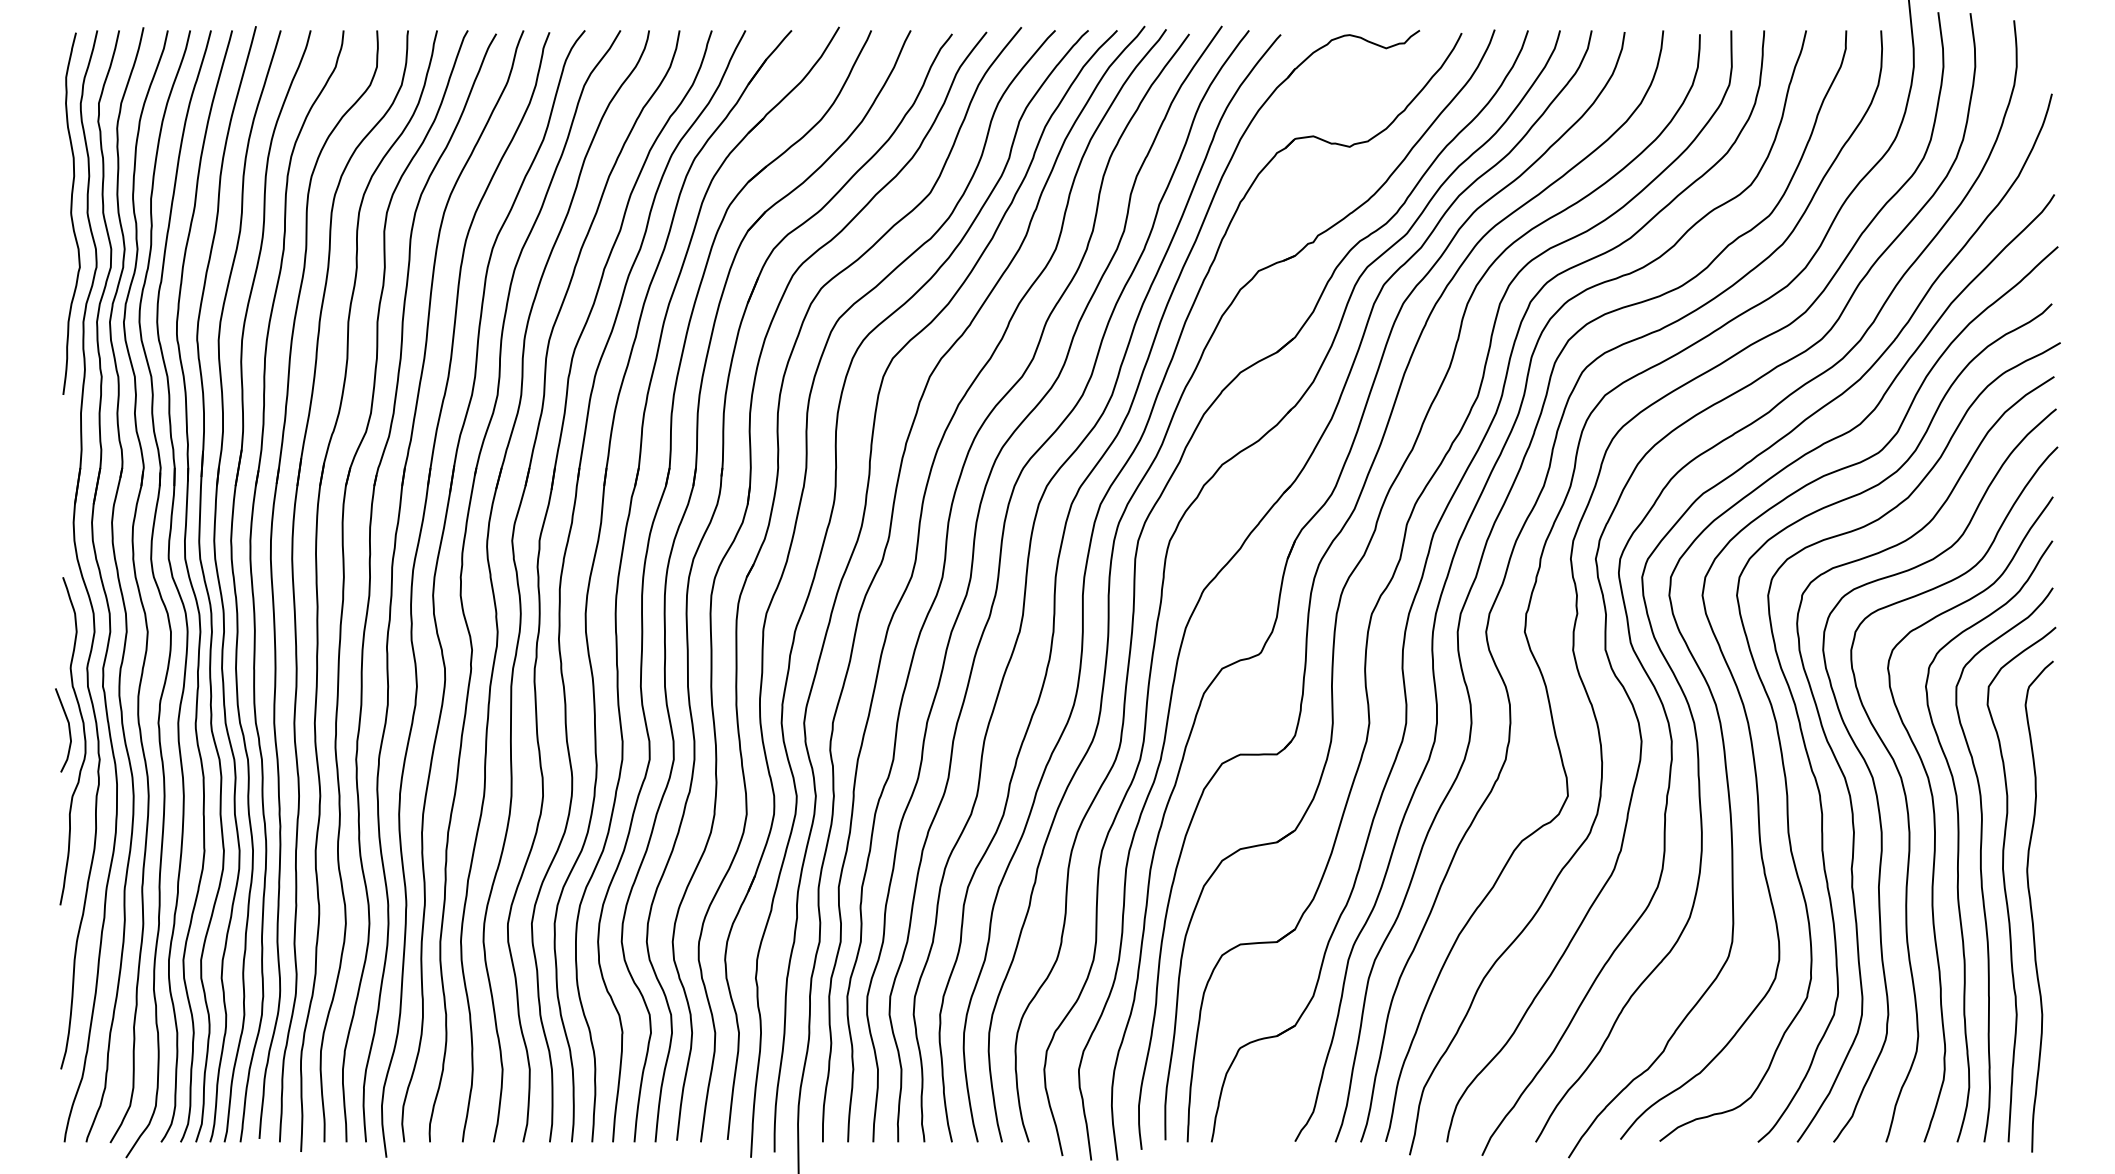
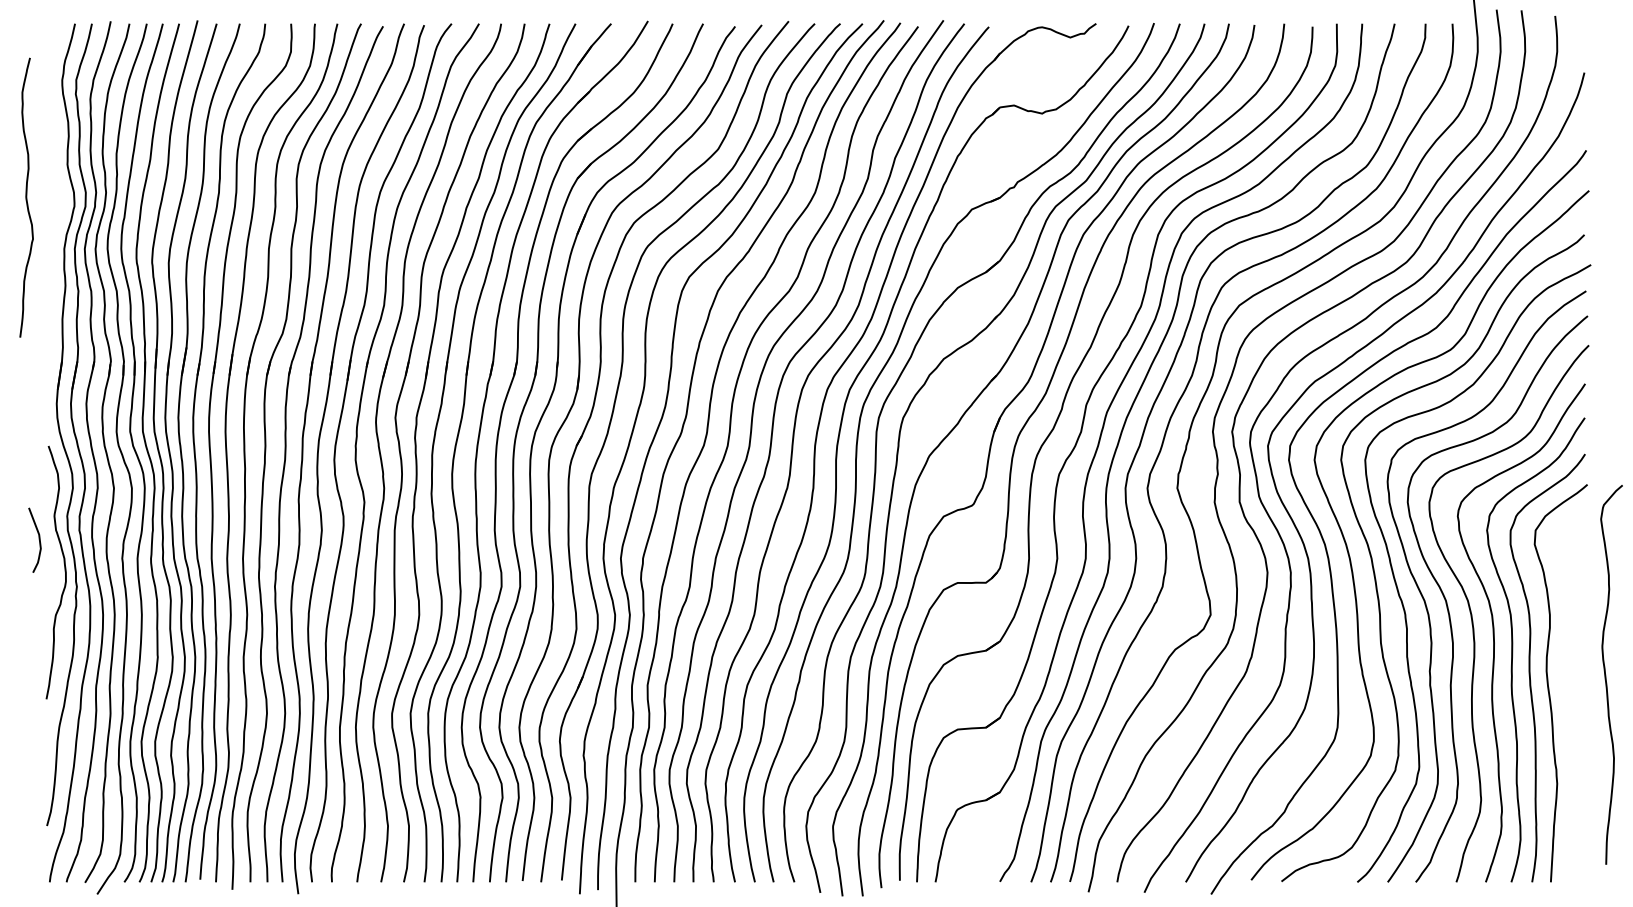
curve: (71, 213) -> (26, 197), moved
curve: (68, 730) -> (38, 540), moved
curve: (2032, 909) -> (1606, 677), moved

